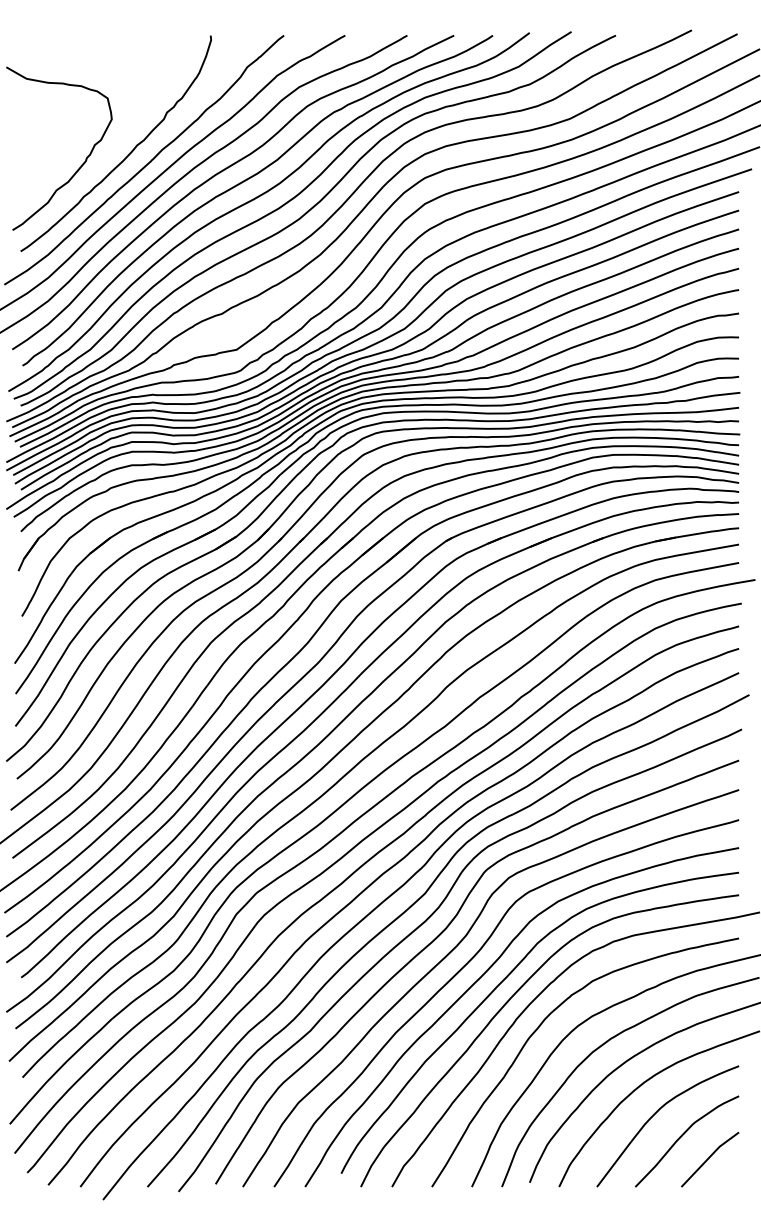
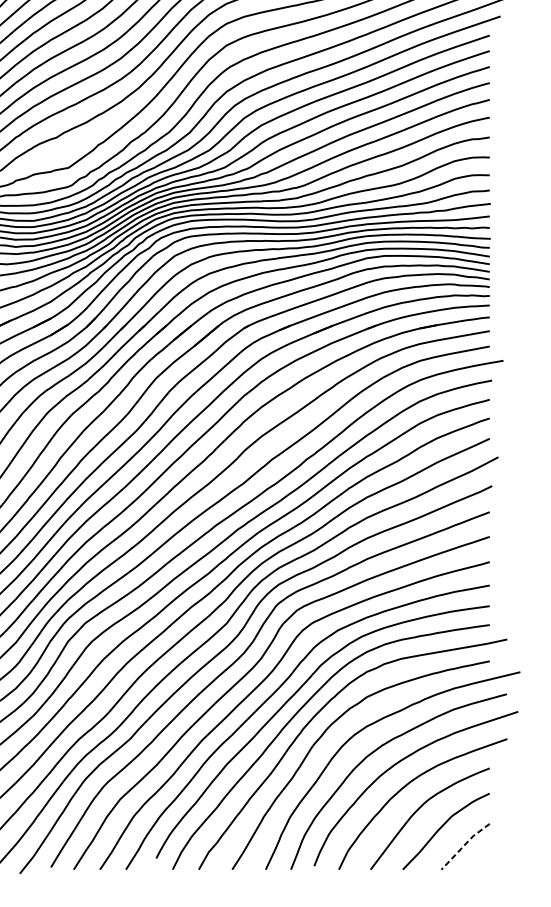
line: (709, 1157) -> (464, 844), solid -> dashed

